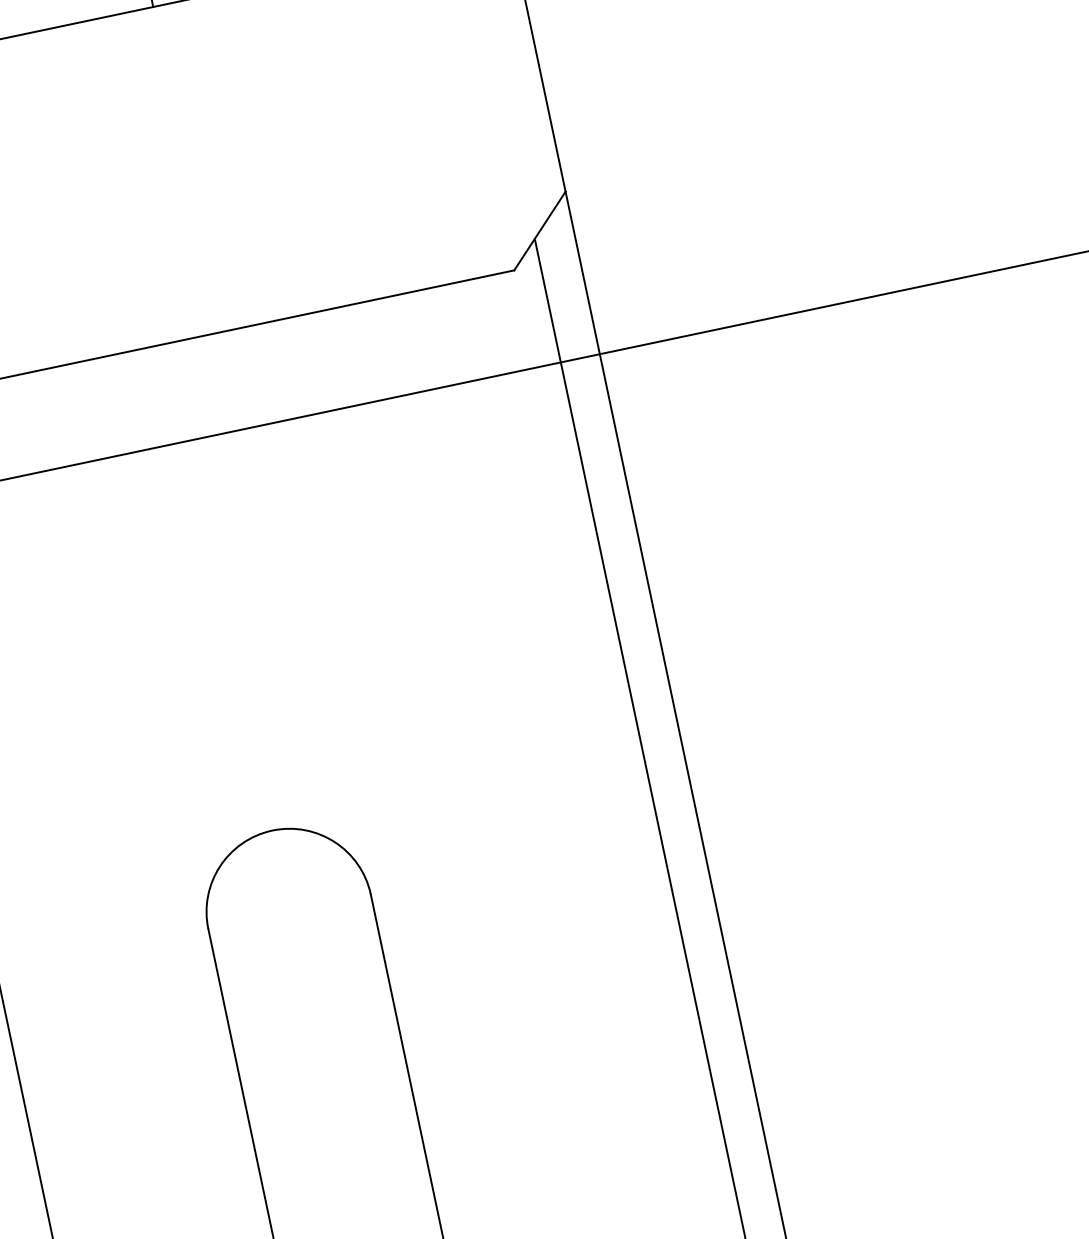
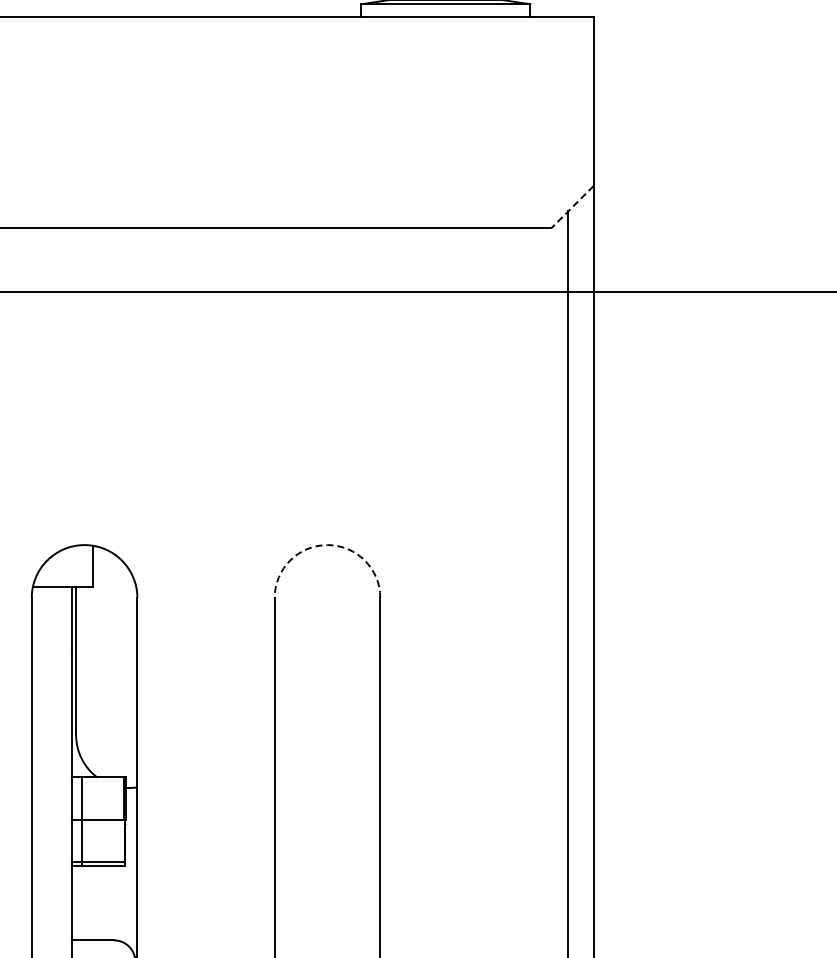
line: (539, 231) -> (572, 207), solid -> dashed
arc: (272, 831) -> (327, 545), solid -> dashed

